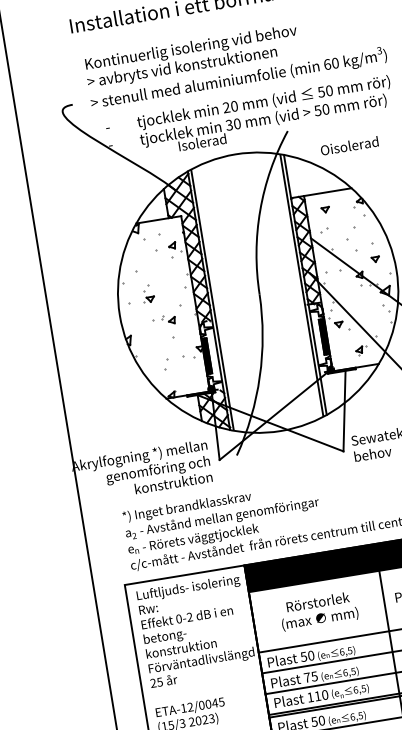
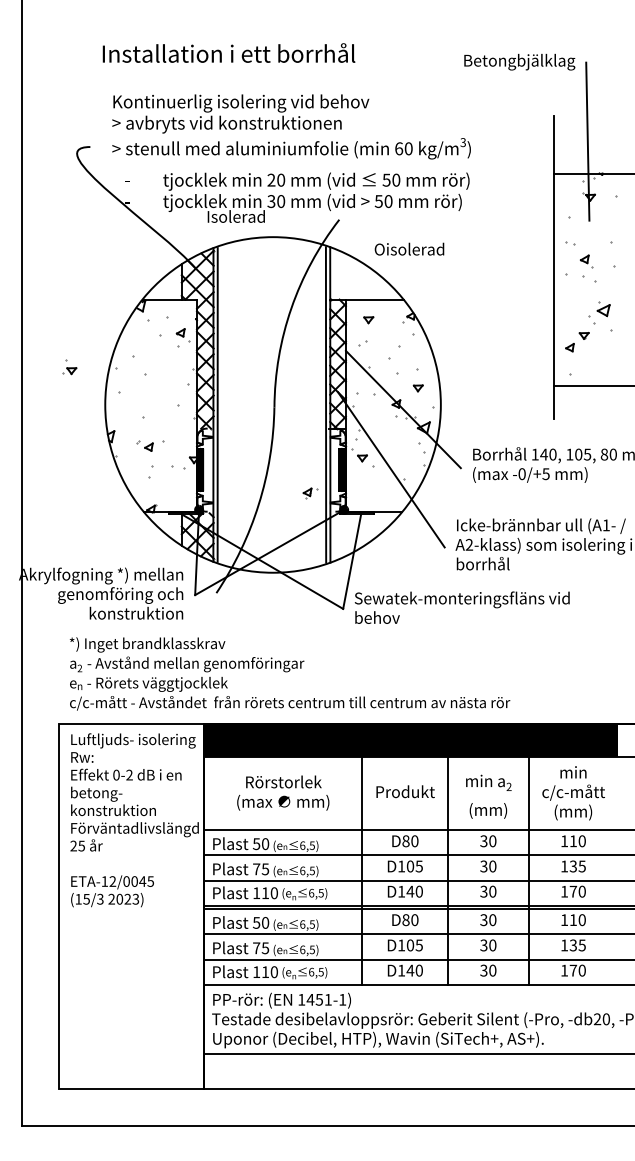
part: (148, 296) -> (69, 367), moved
part: (168, 319) -> (144, 445), moved
part: (361, 350) -> (310, 493), moved

